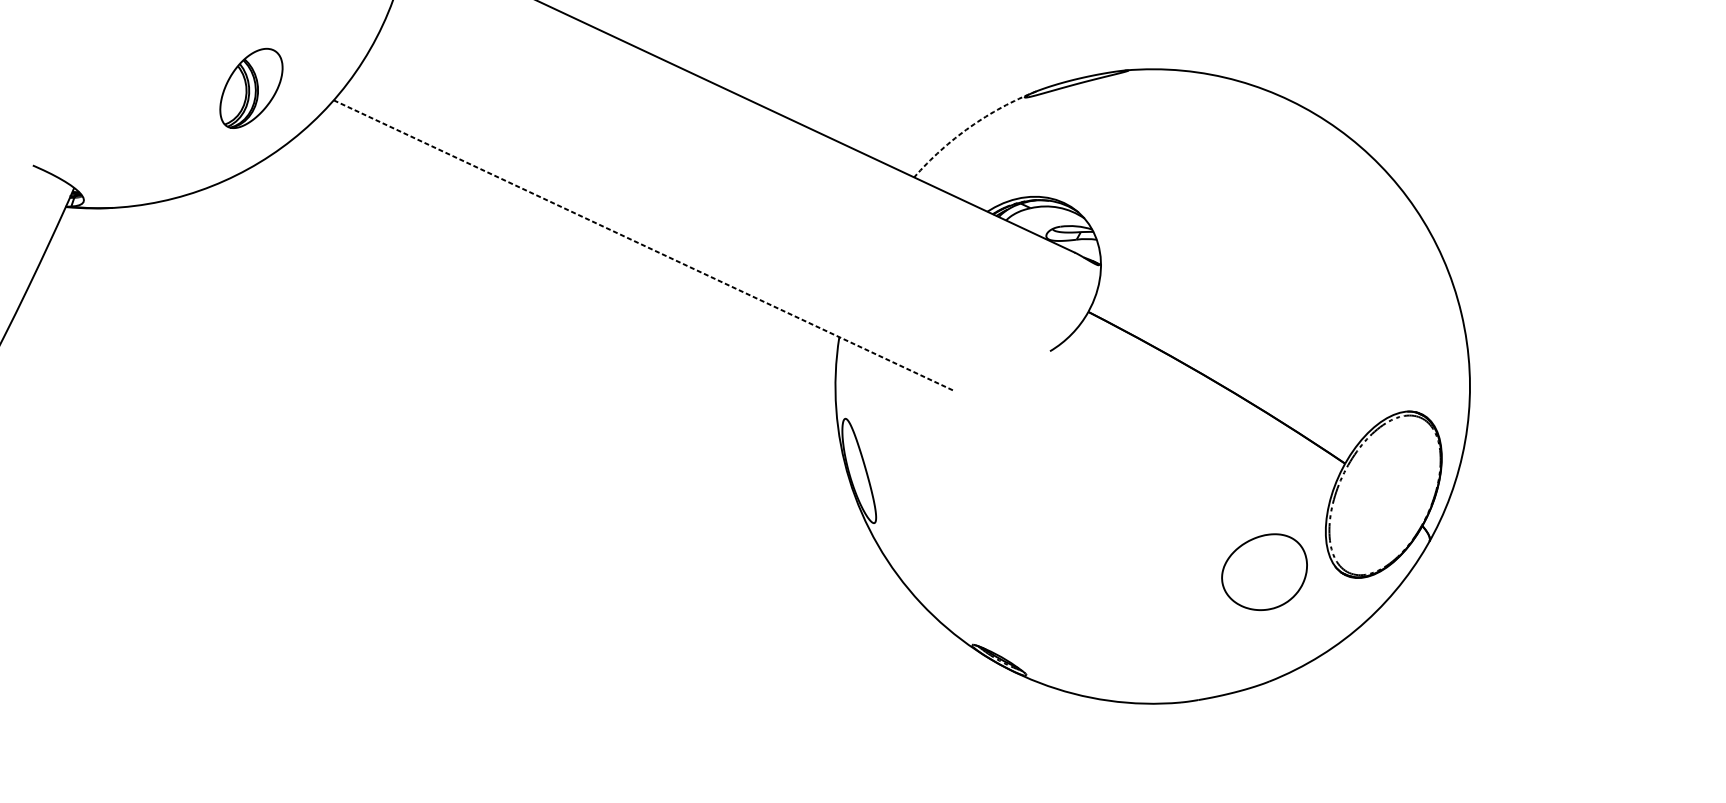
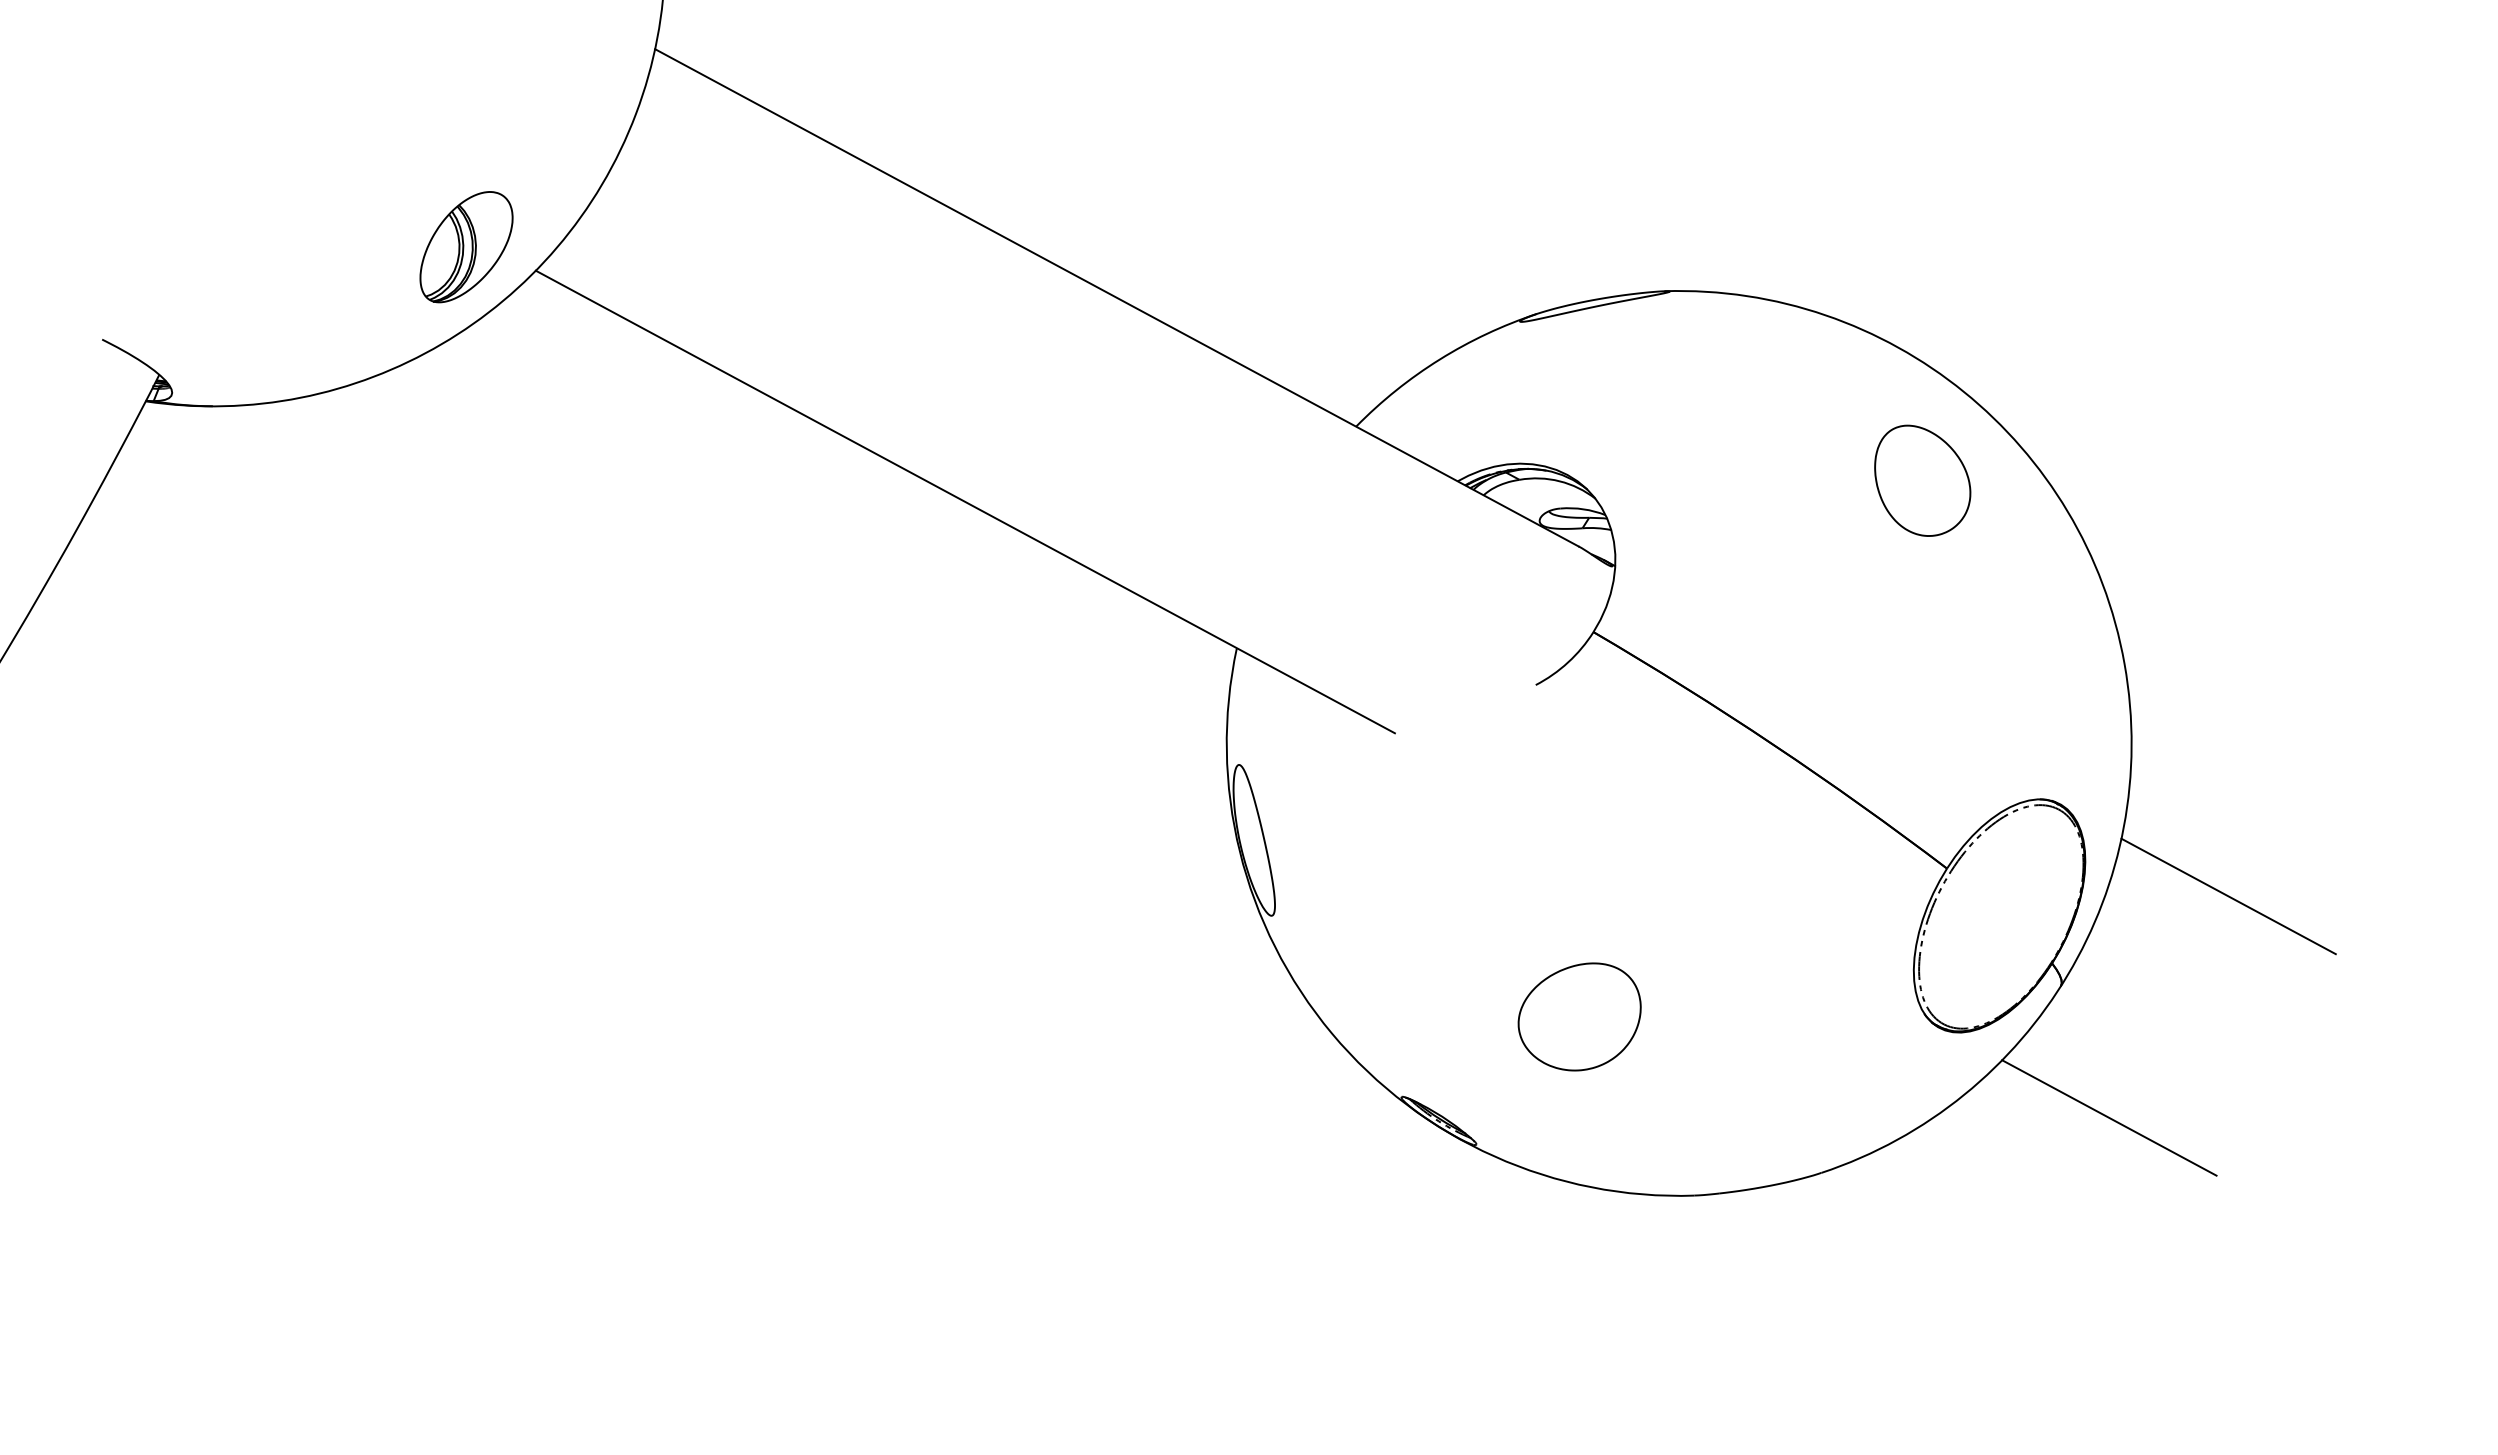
part: (251, 88) -> (466, 247), moved
arc: (969, 127) -> (1439, 359), dashed -> solid
part: (1312, 192) -> (1922, 480), added
line: (643, 245) -> (965, 502), dashed -> solid
line: (1543, 472) -> (2228, 896), added
part: (1264, 572) -> (1579, 1016), moved
line: (1468, 631) -> (2109, 1117), added

